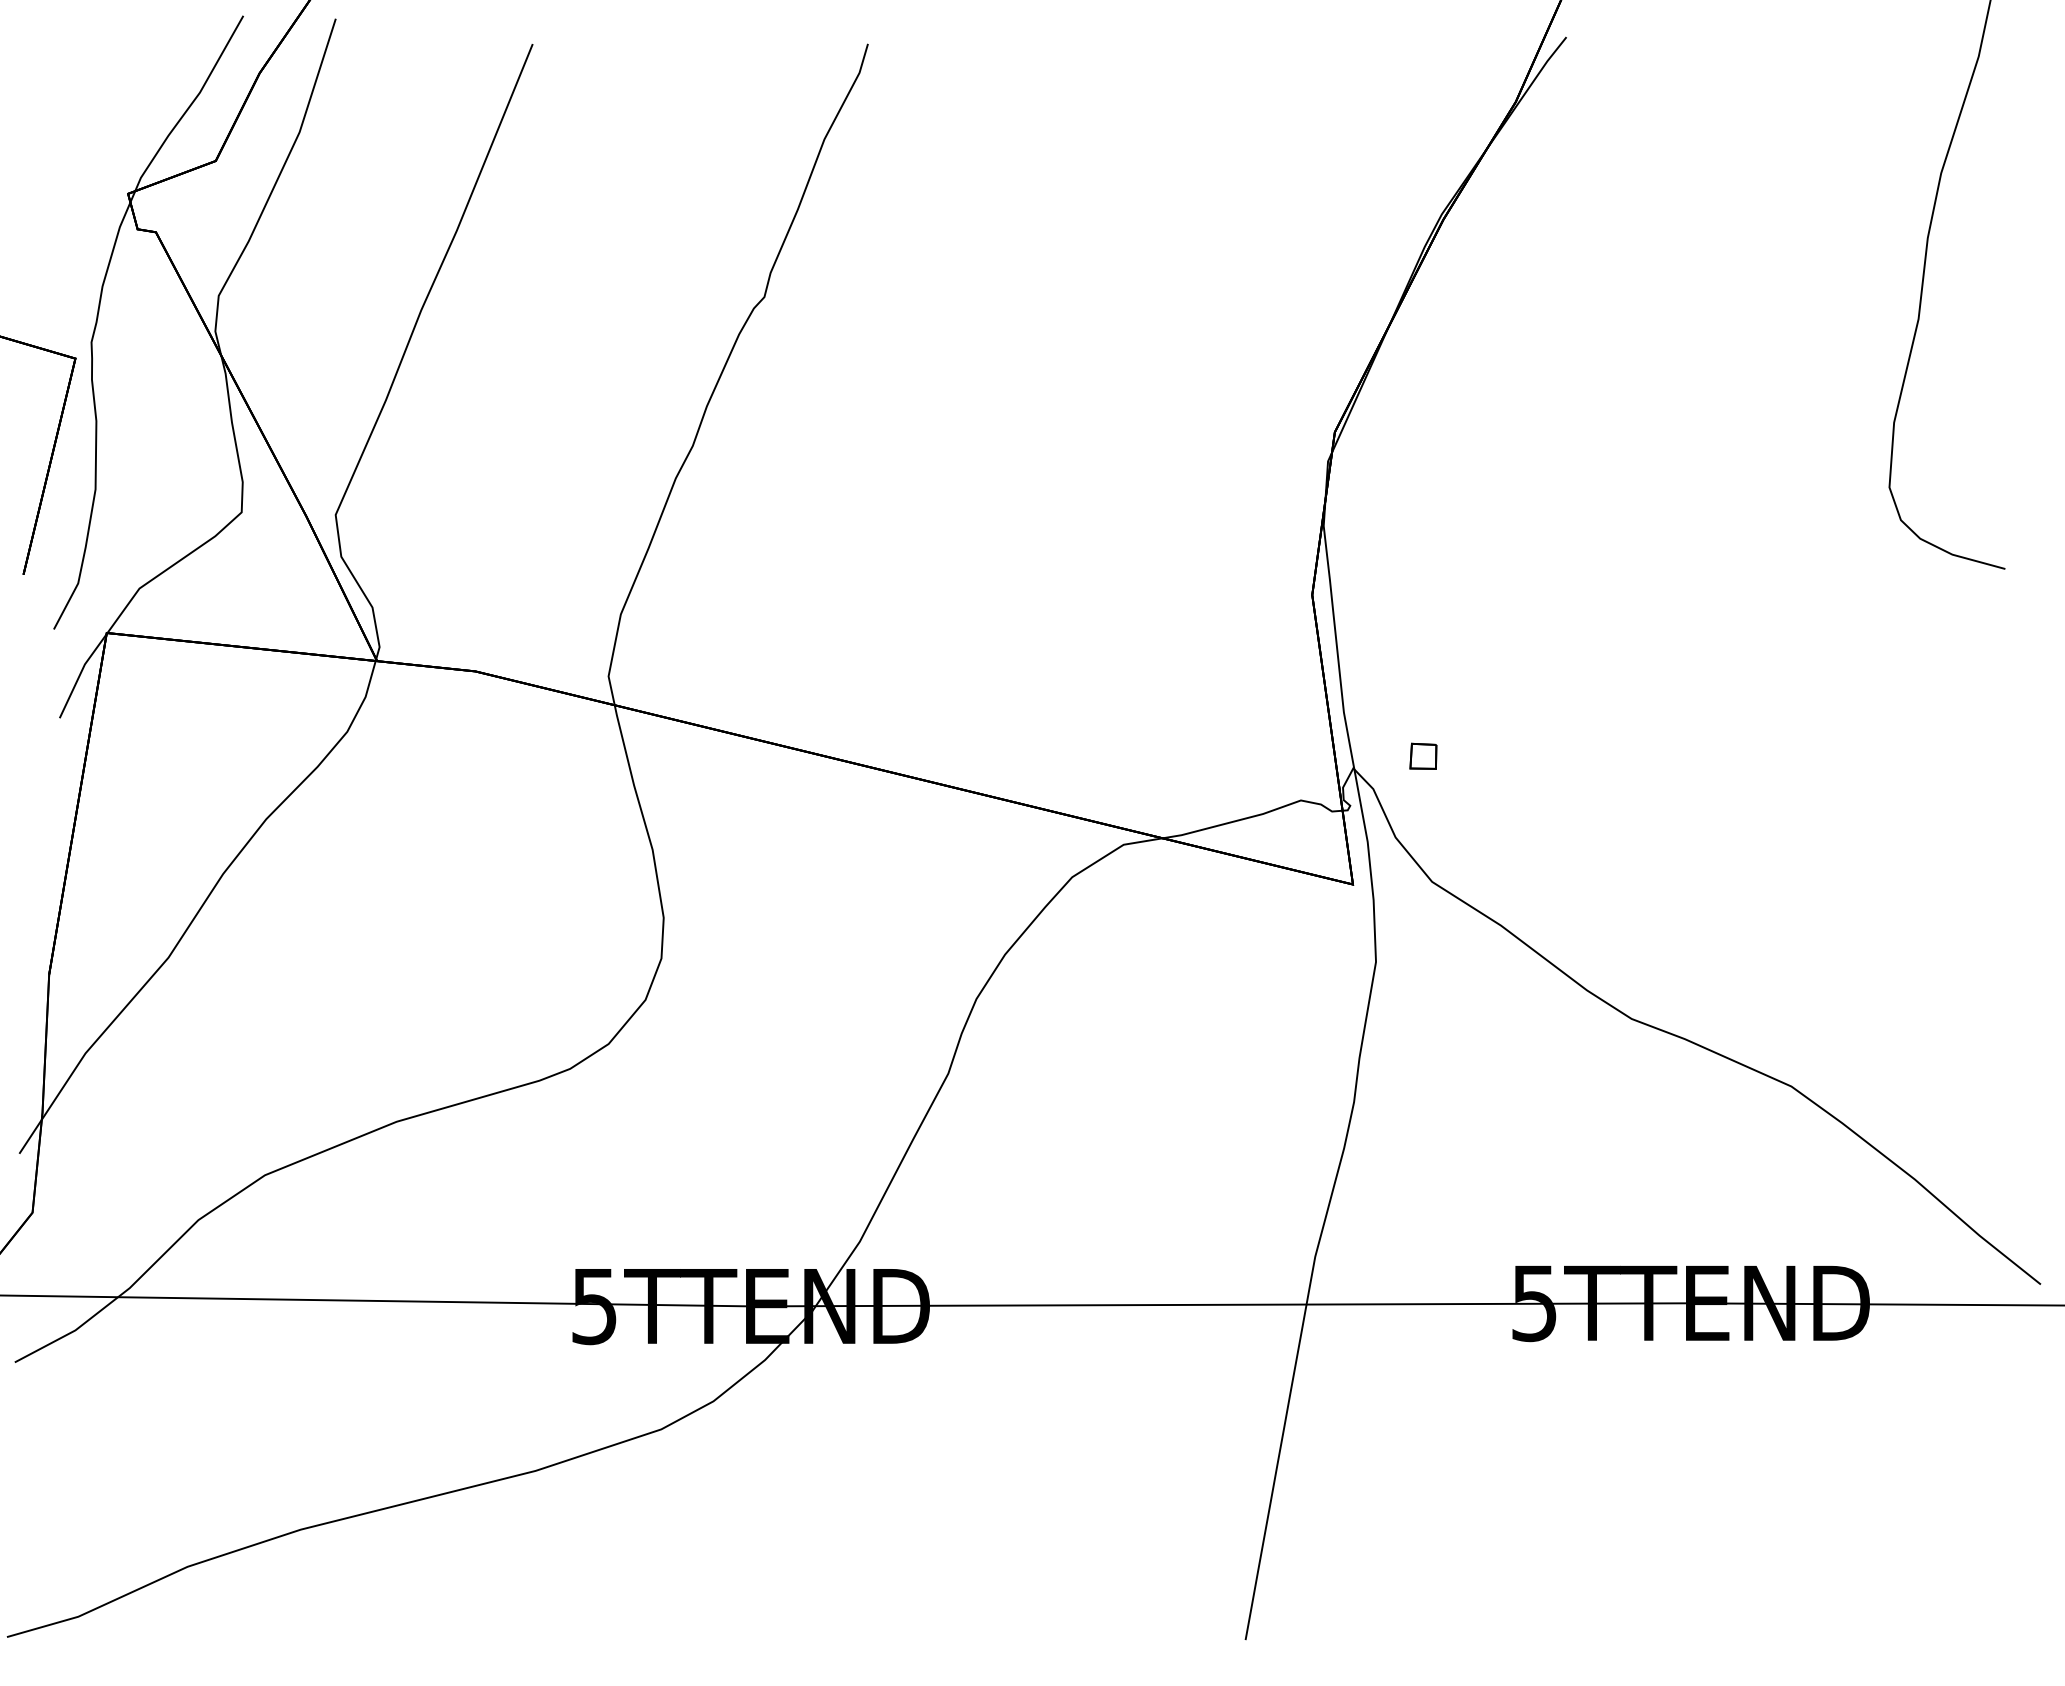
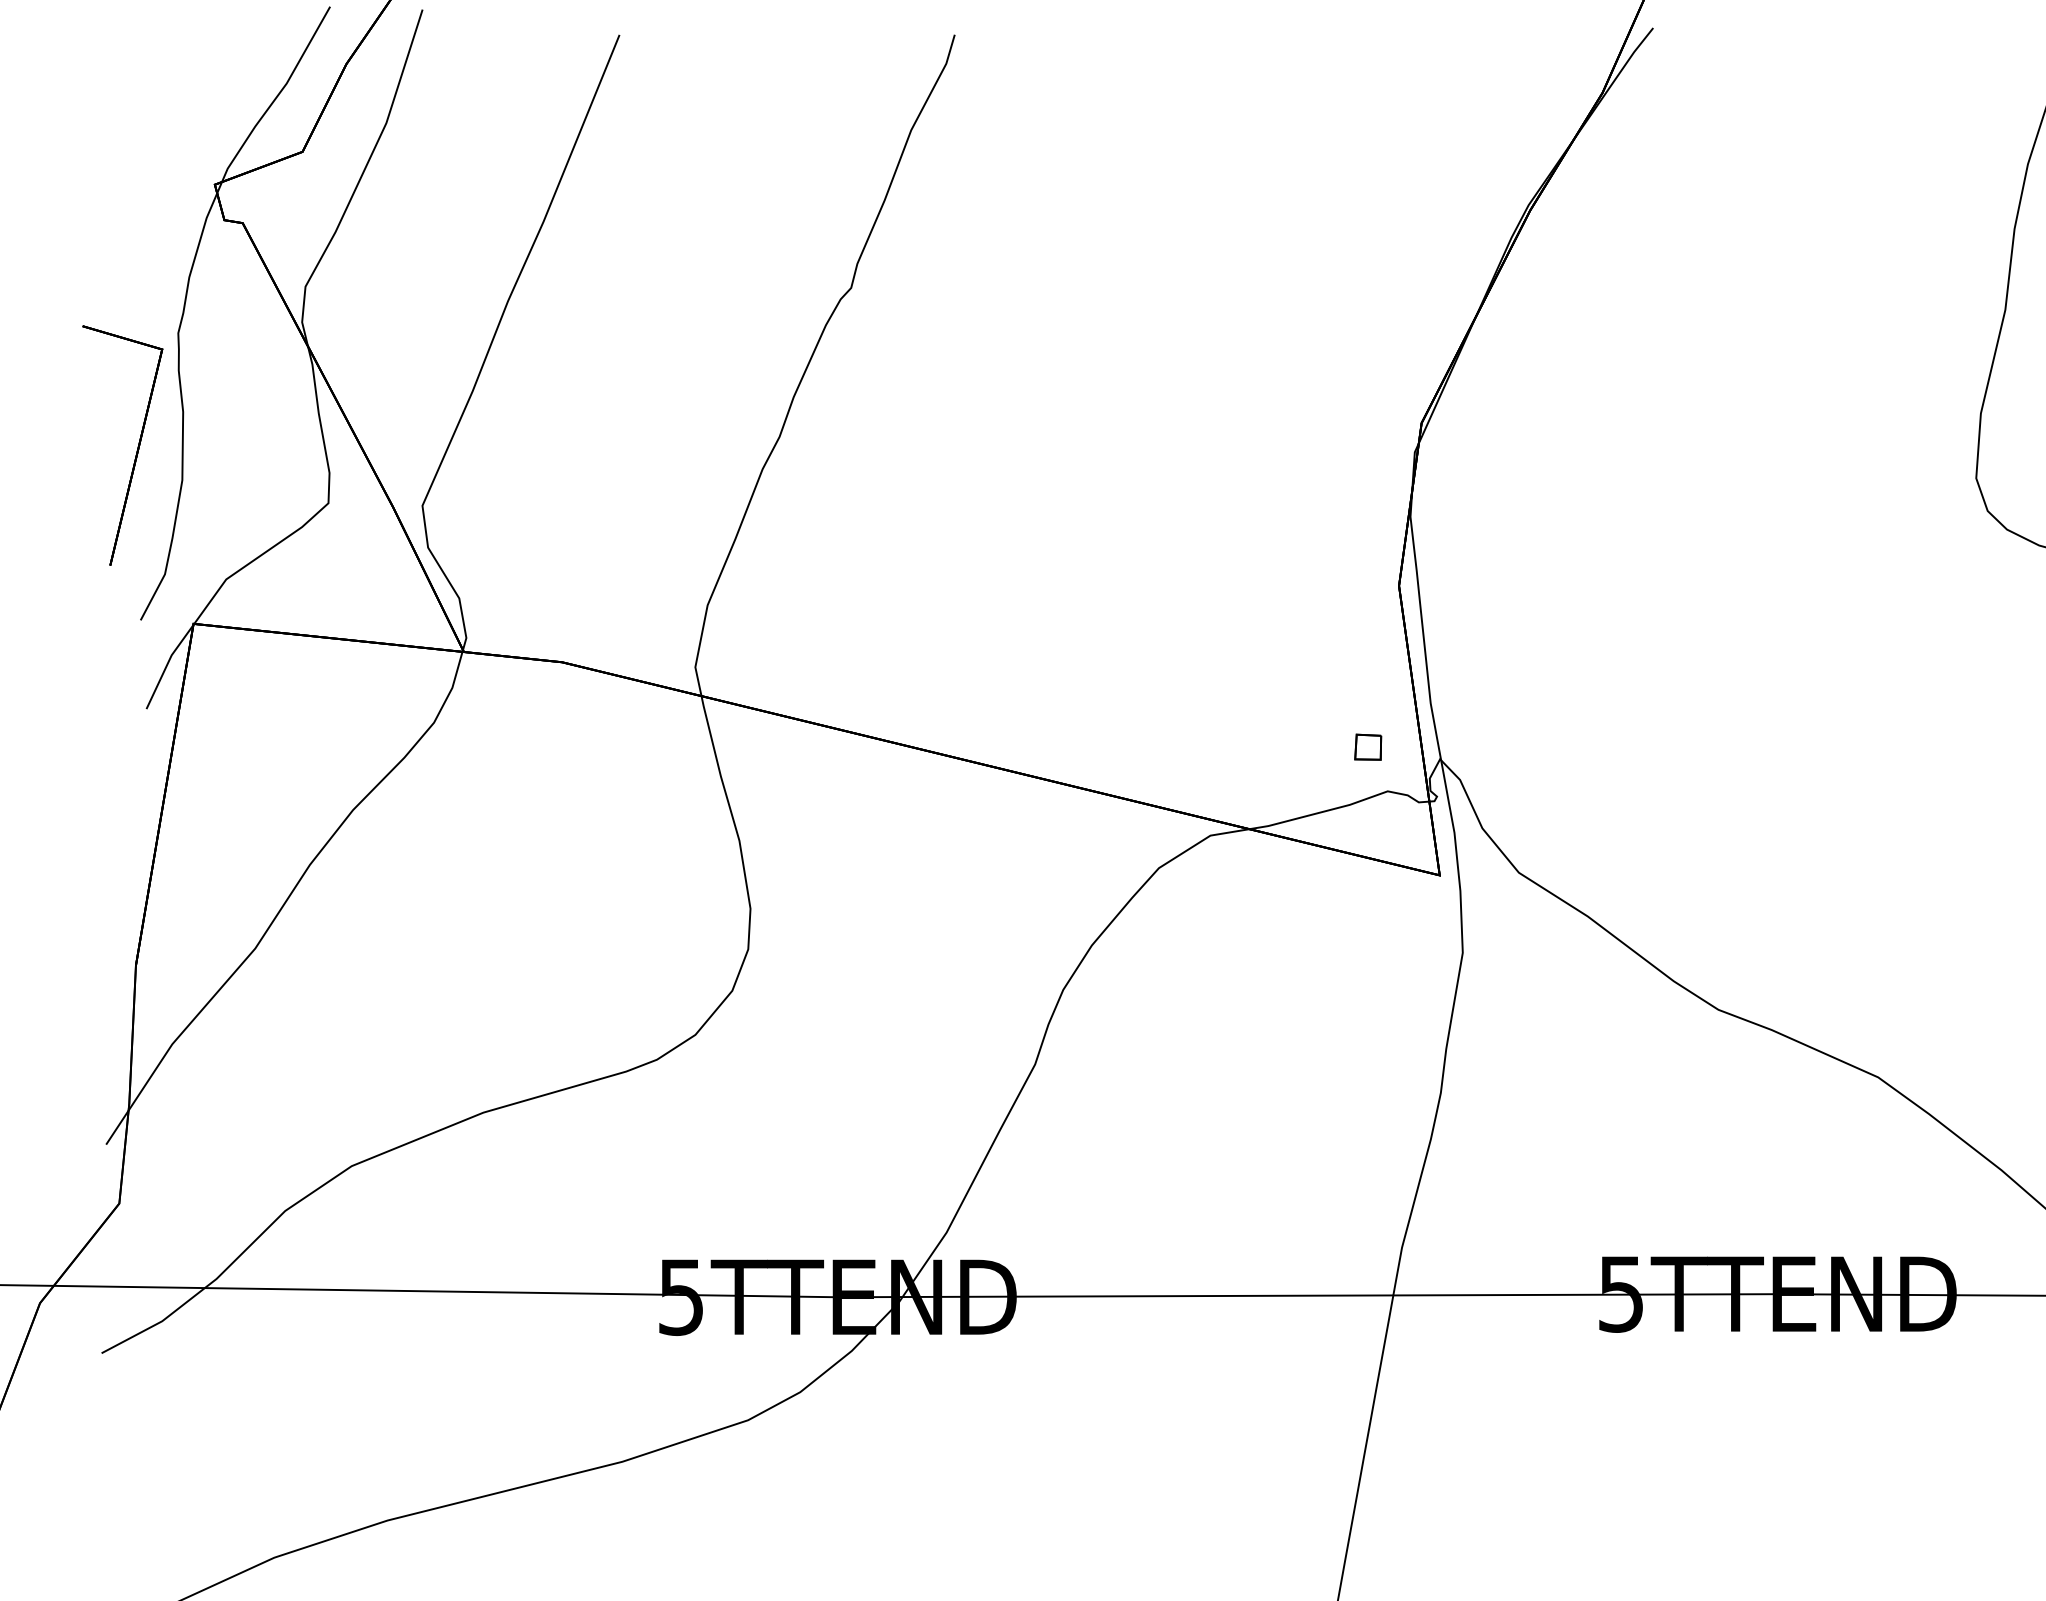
part: (1423, 755) -> (1368, 746), moved

